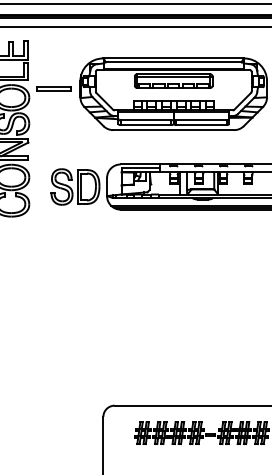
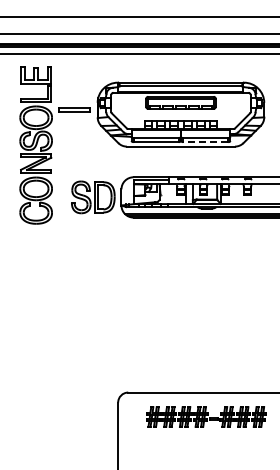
line: (201, 125) -> (205, 142), solid -> dashed

